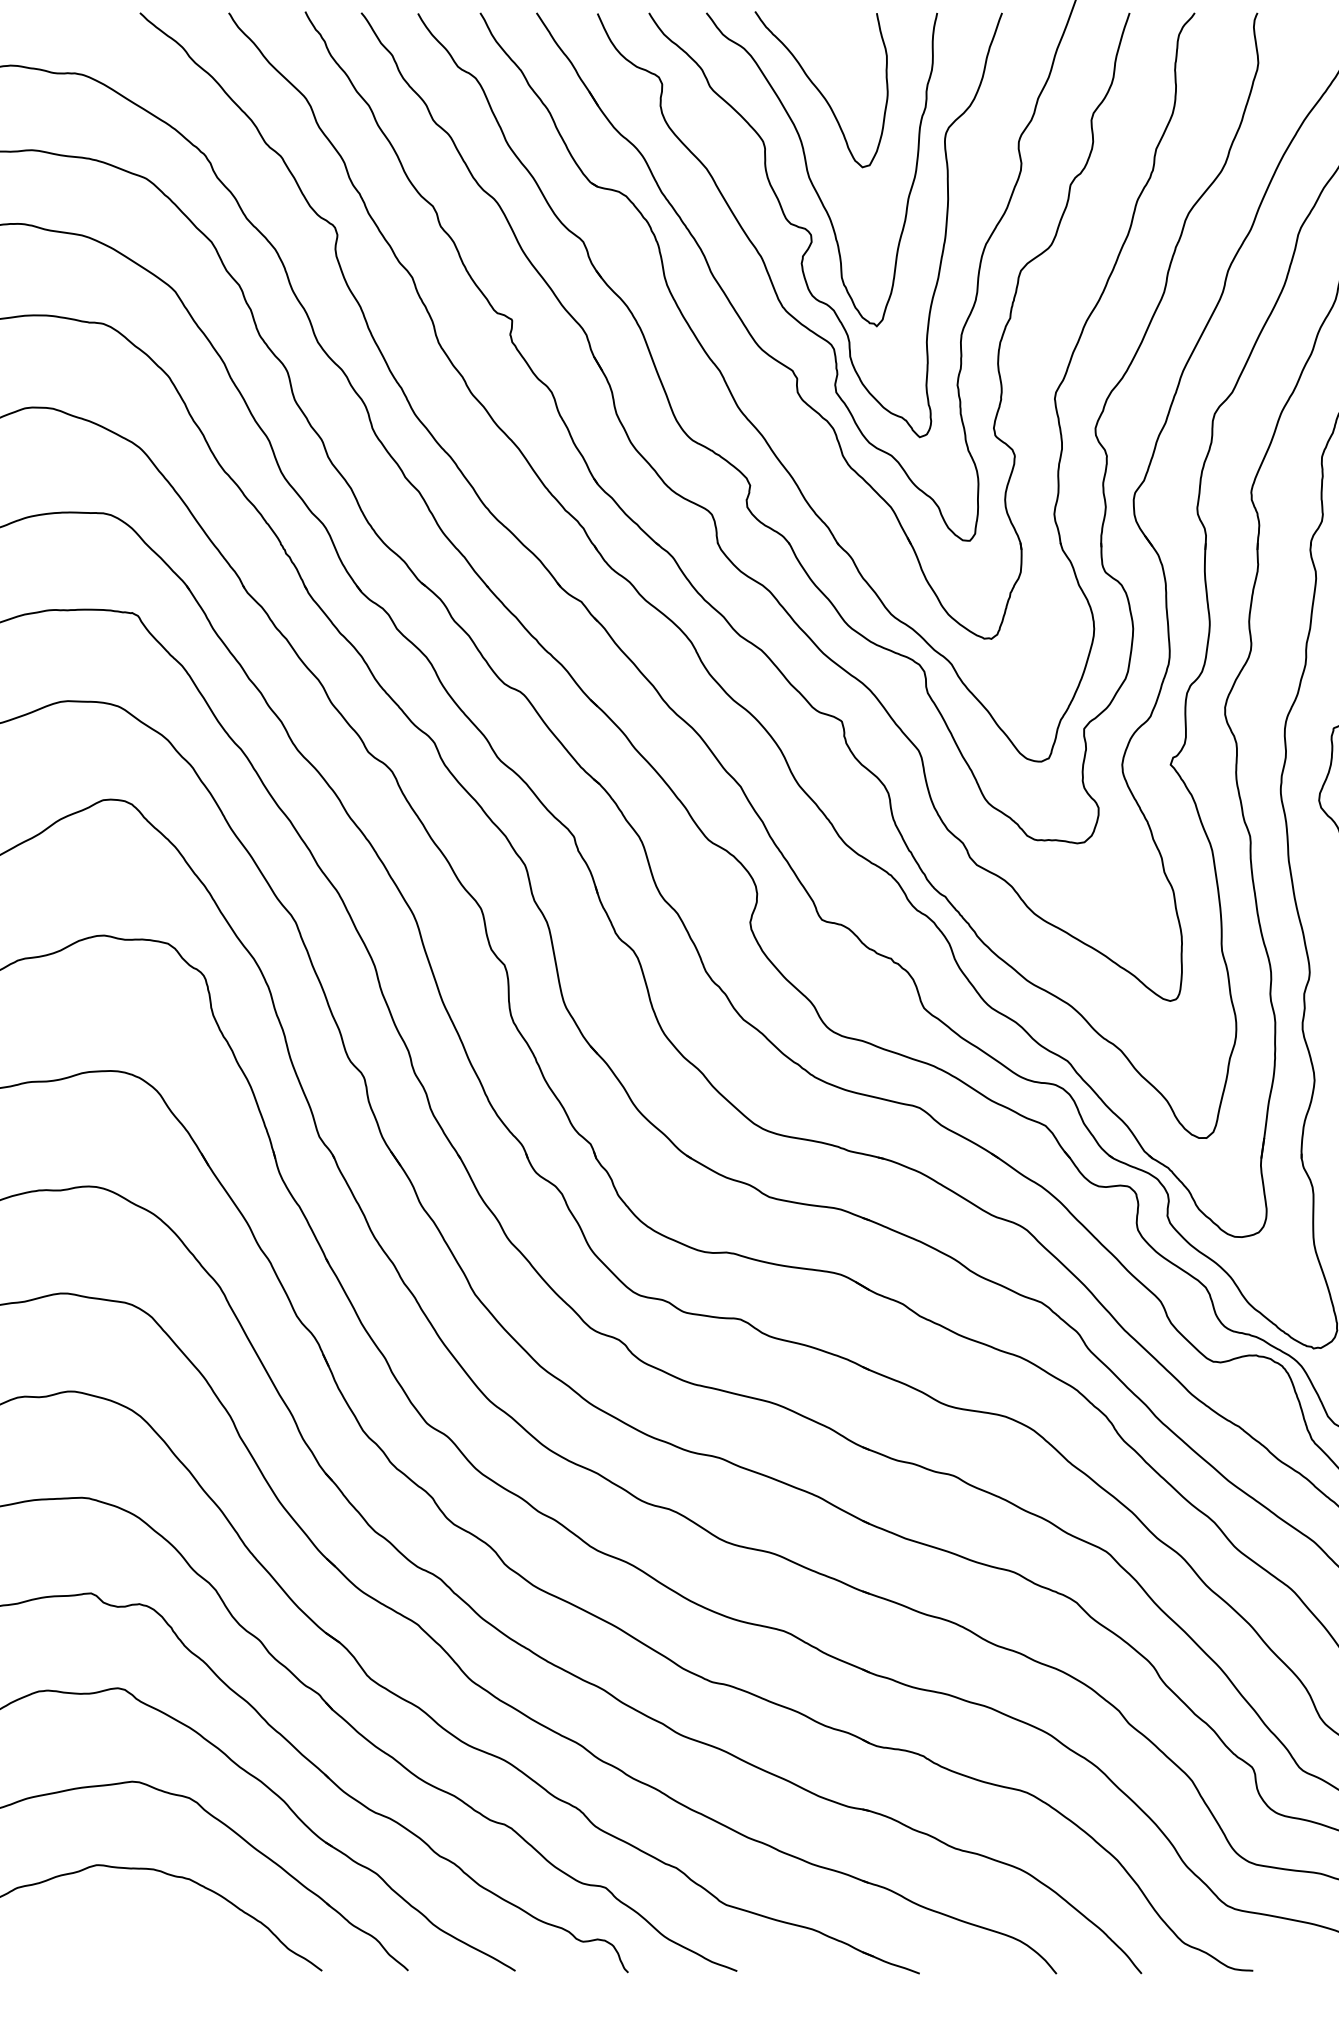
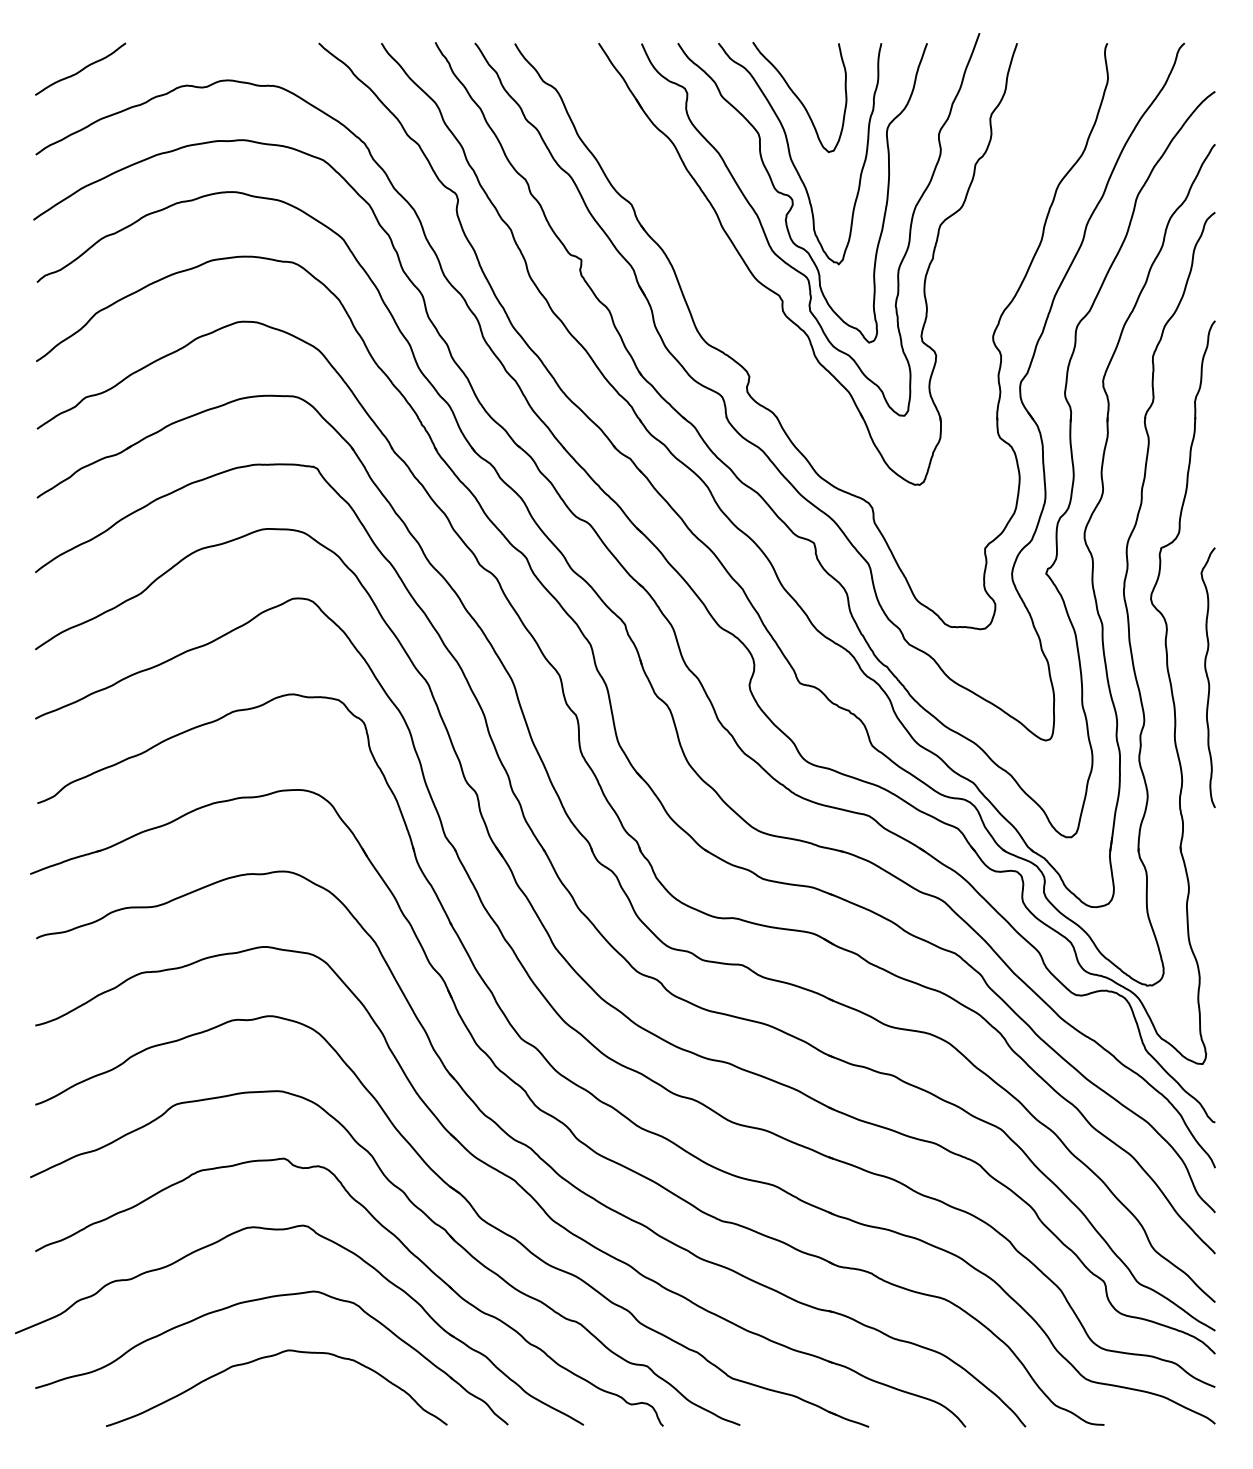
part: (767, 439) -> (761, 344), removed

